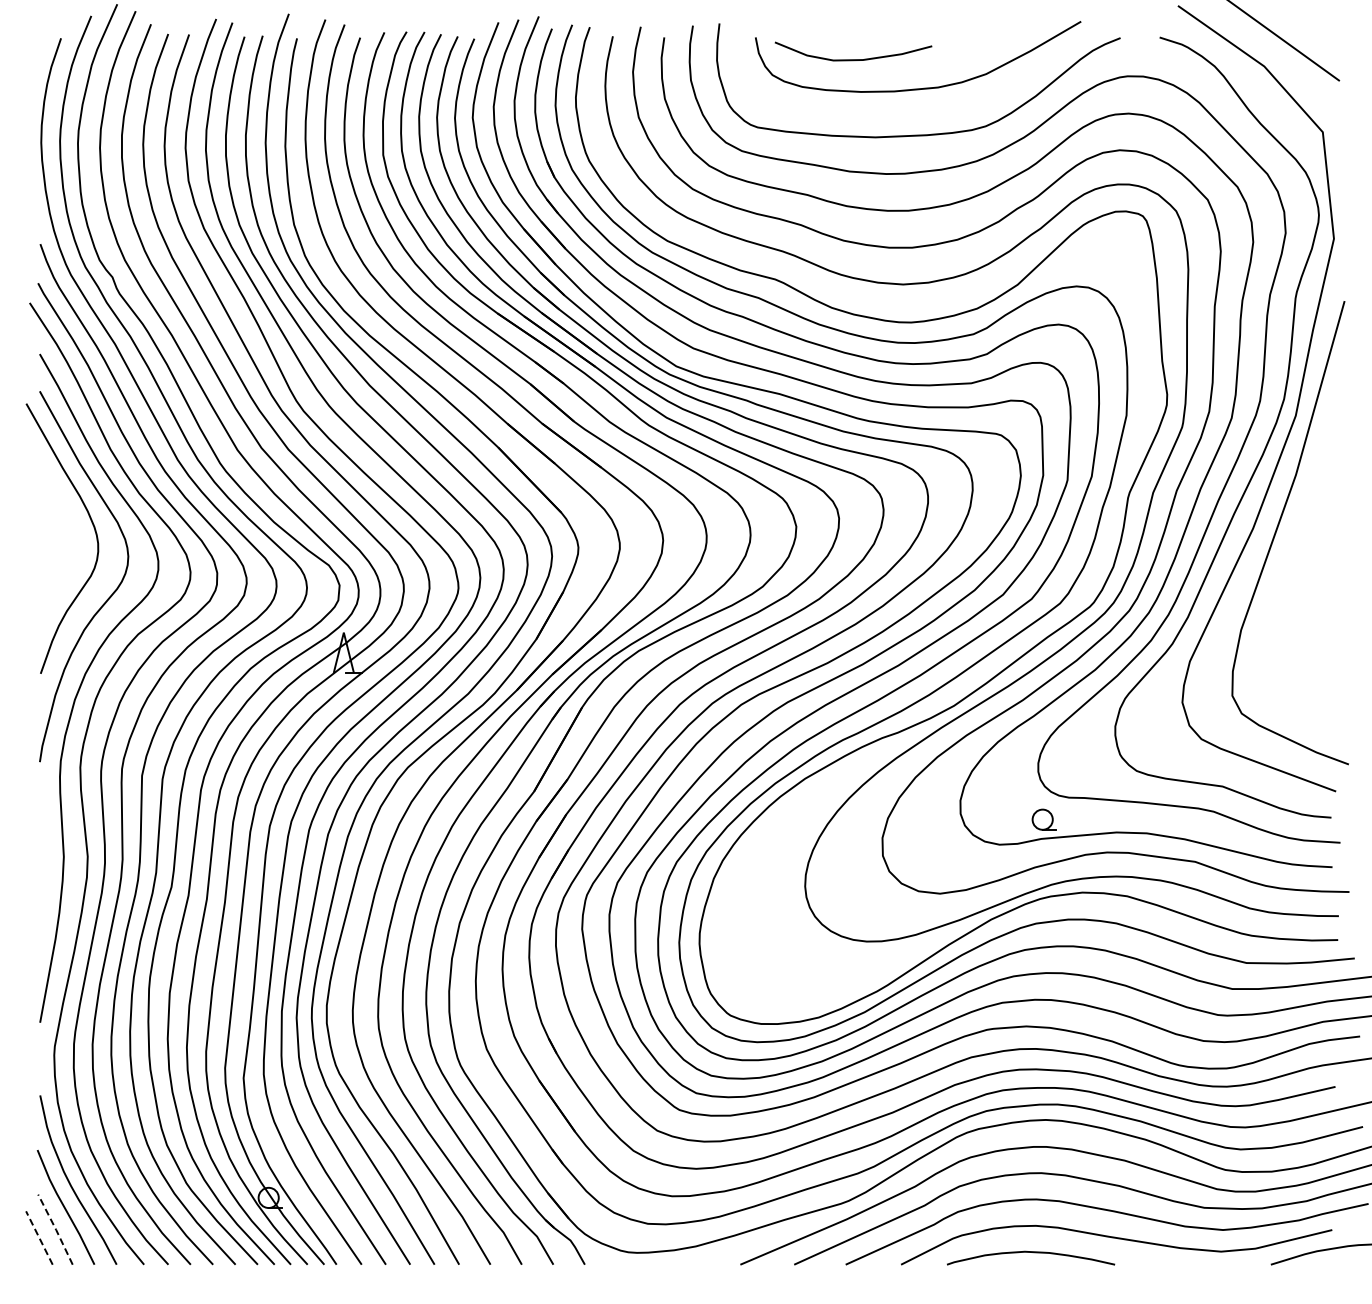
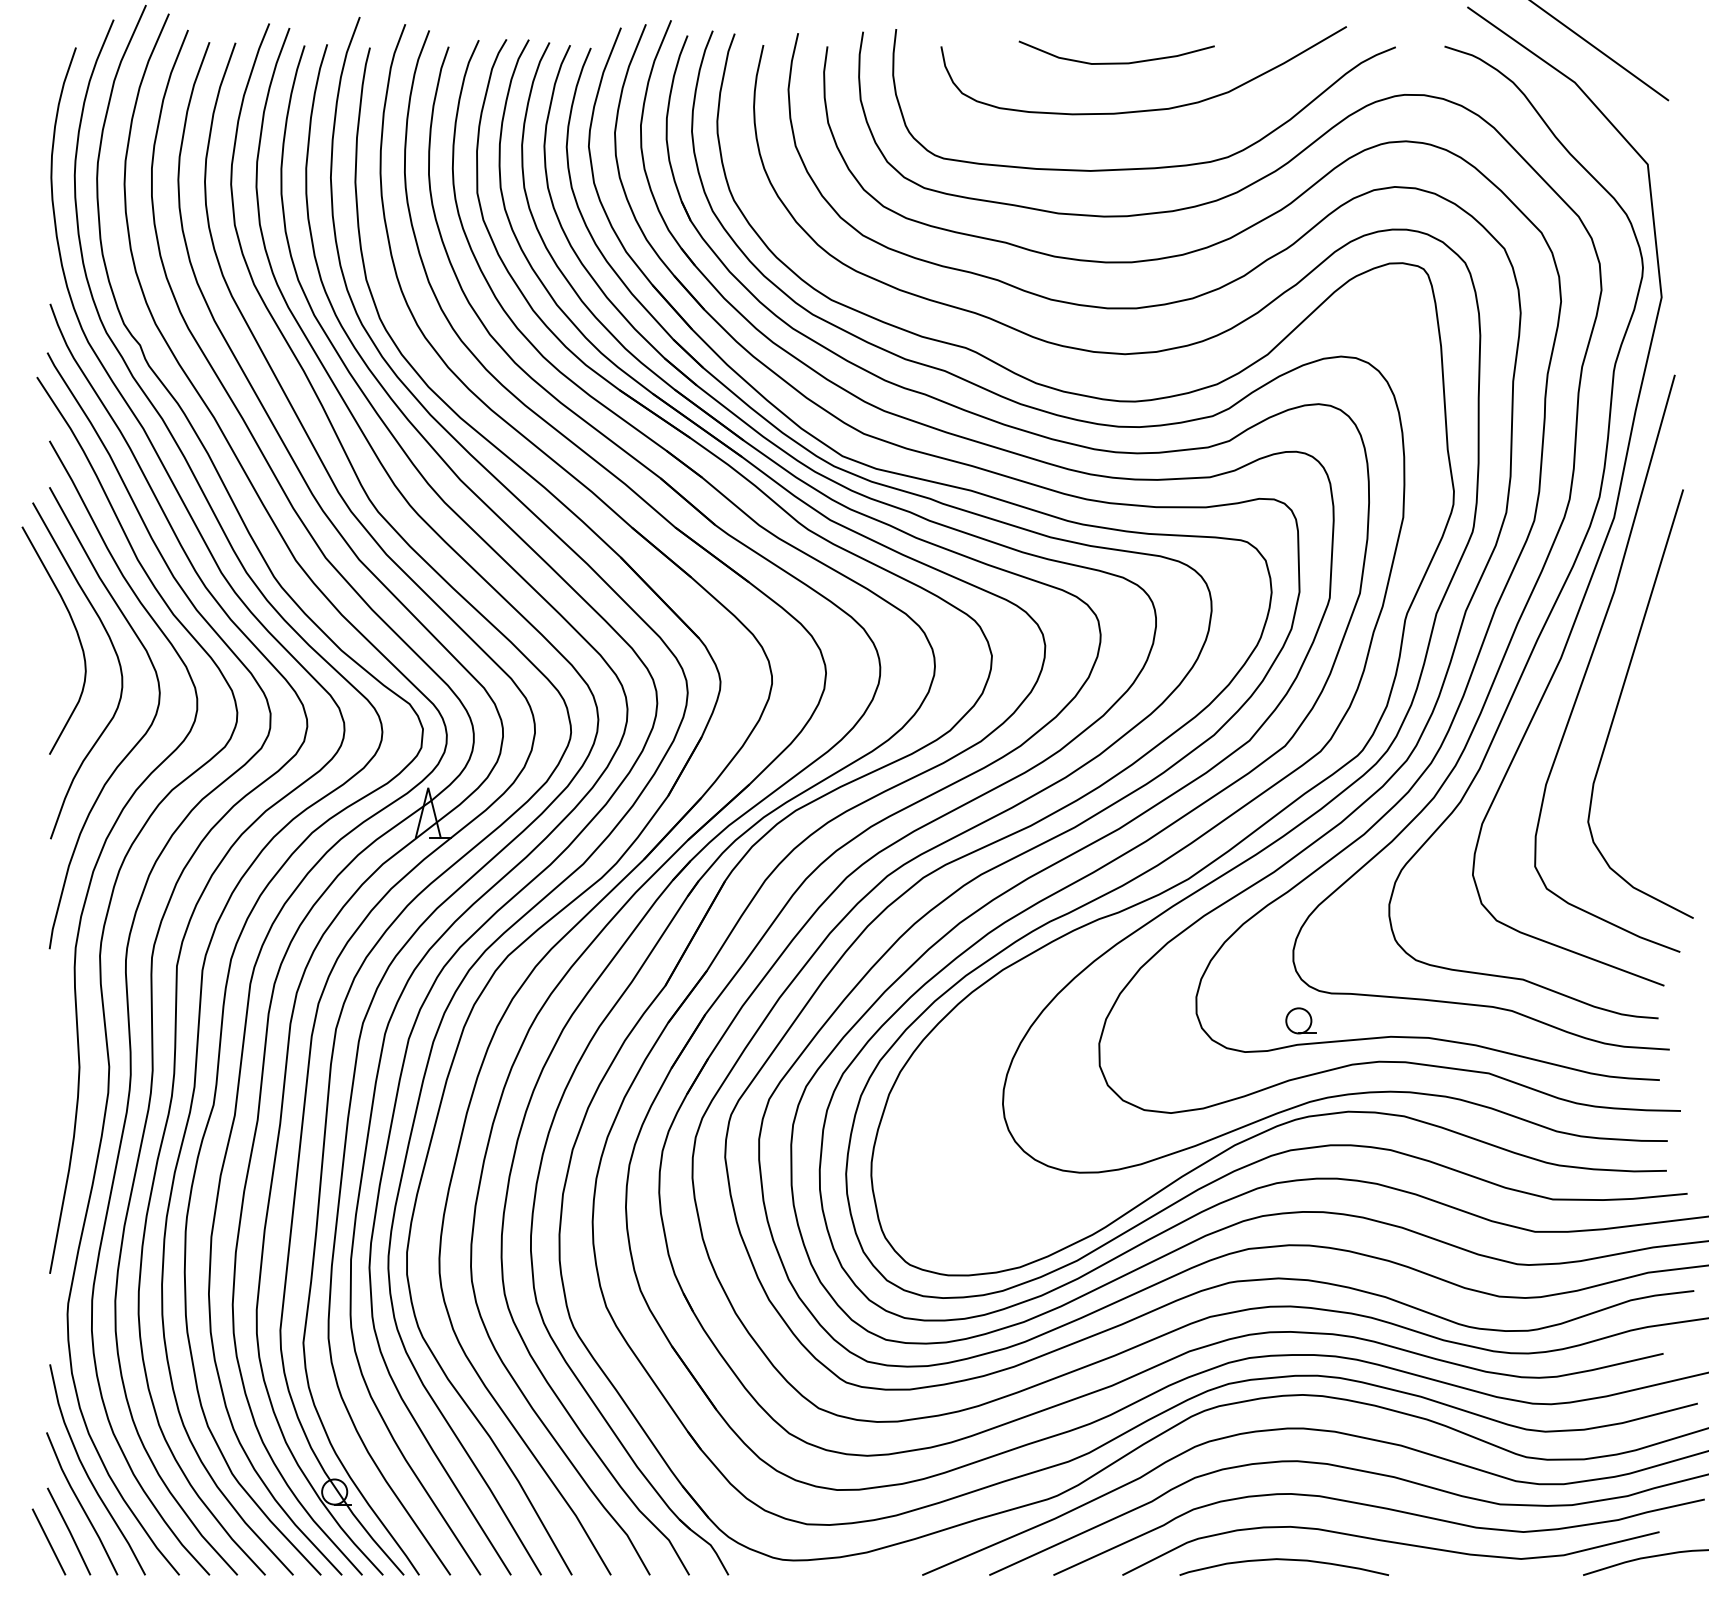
curve: (853, 59) -> (1116, 62), moved
curve: (61, 509) -> (76, 634), added
curve: (1301, 560) -> (1621, 698), added
line: (56, 1229) -> (70, 1531), dashed -> solid
line: (39, 1238) -> (49, 1542), dashed -> solid

